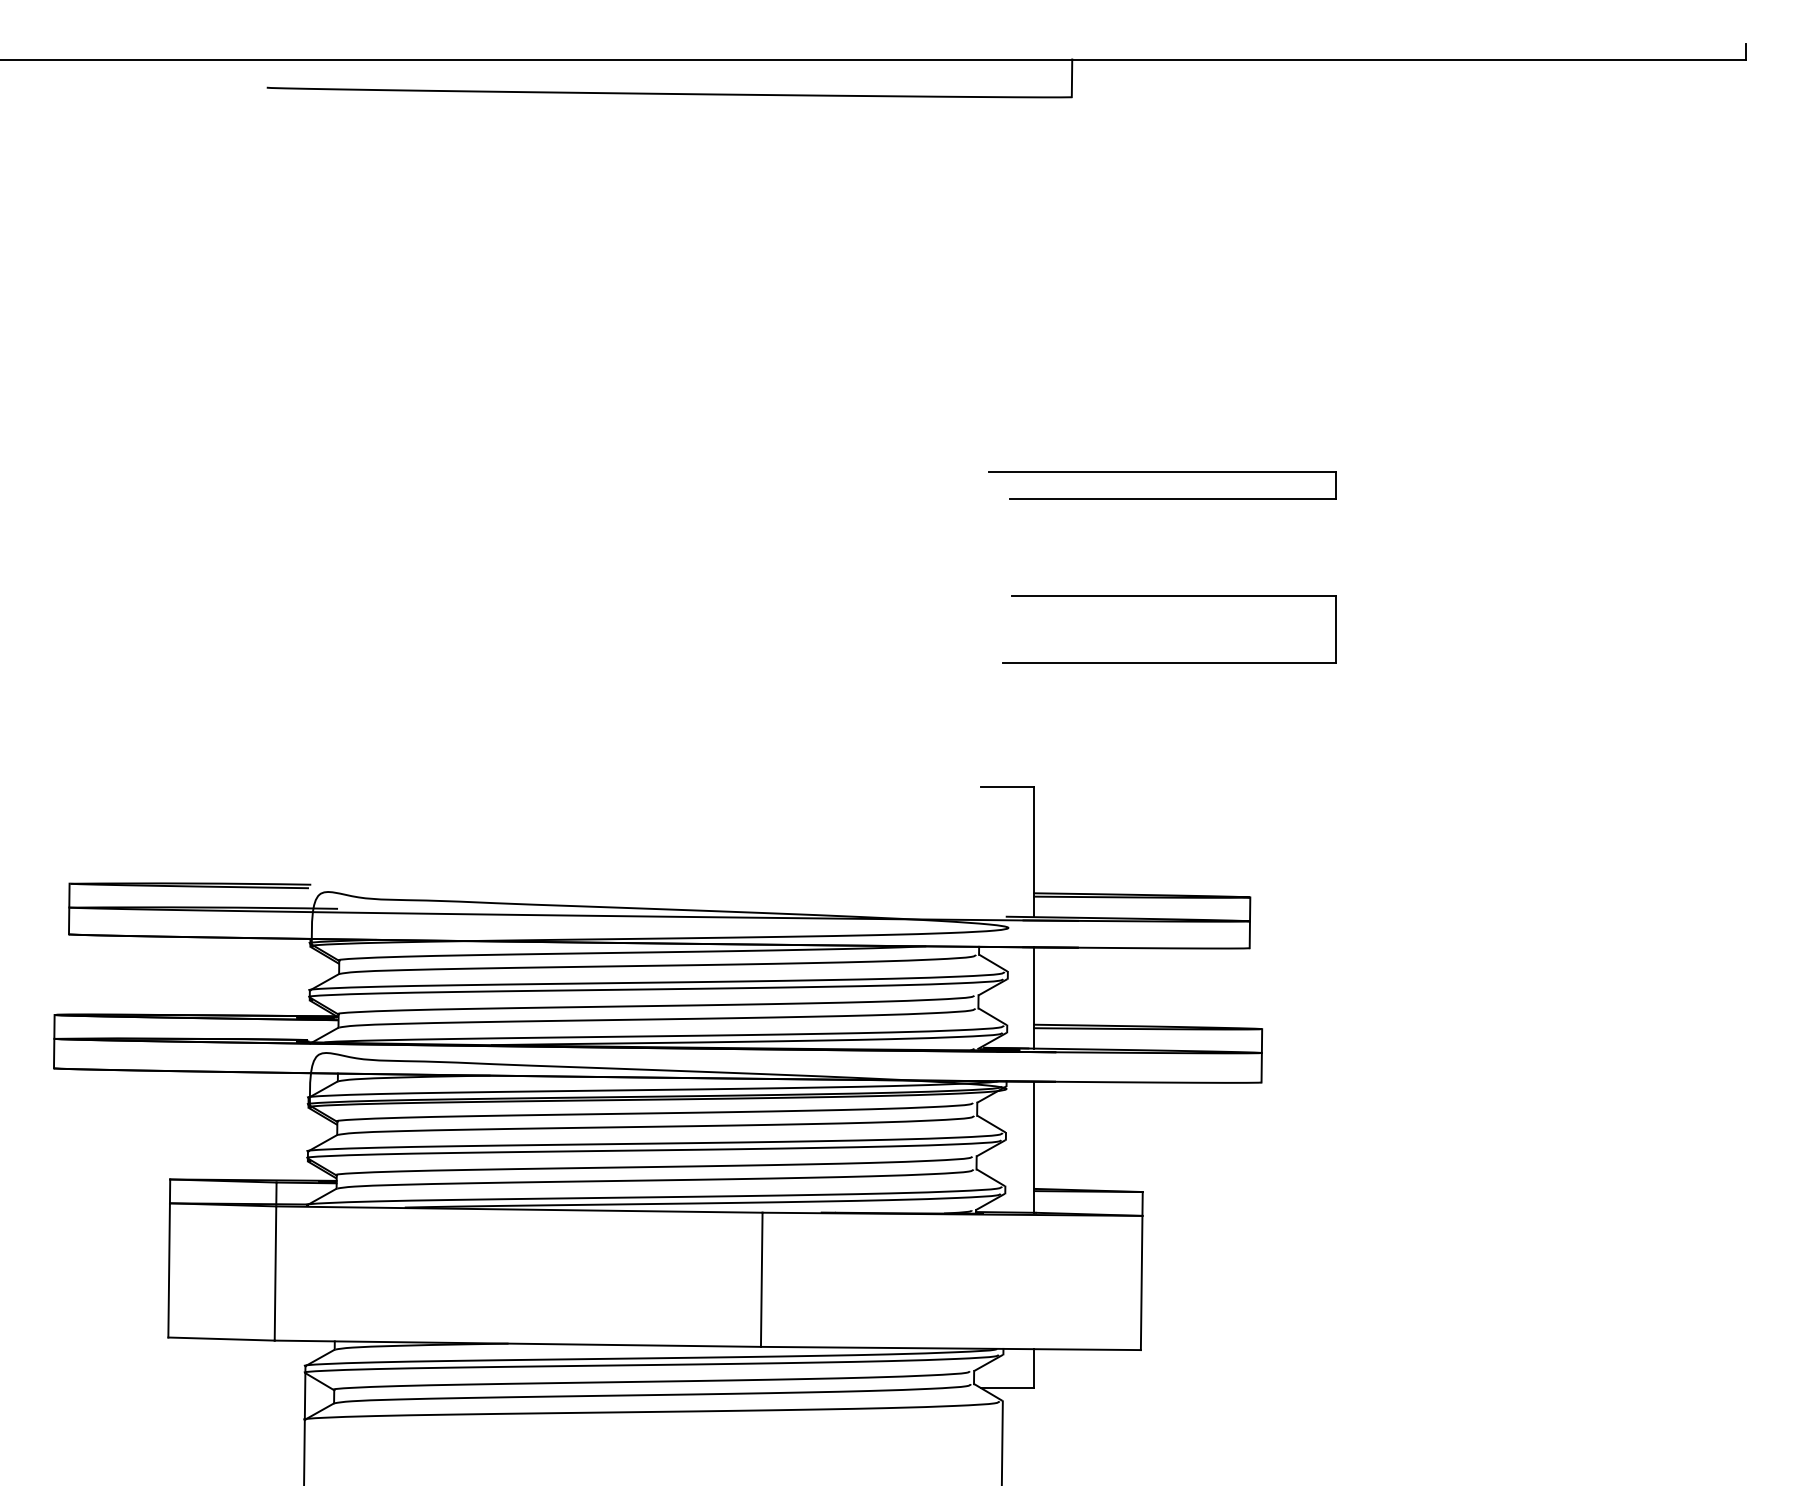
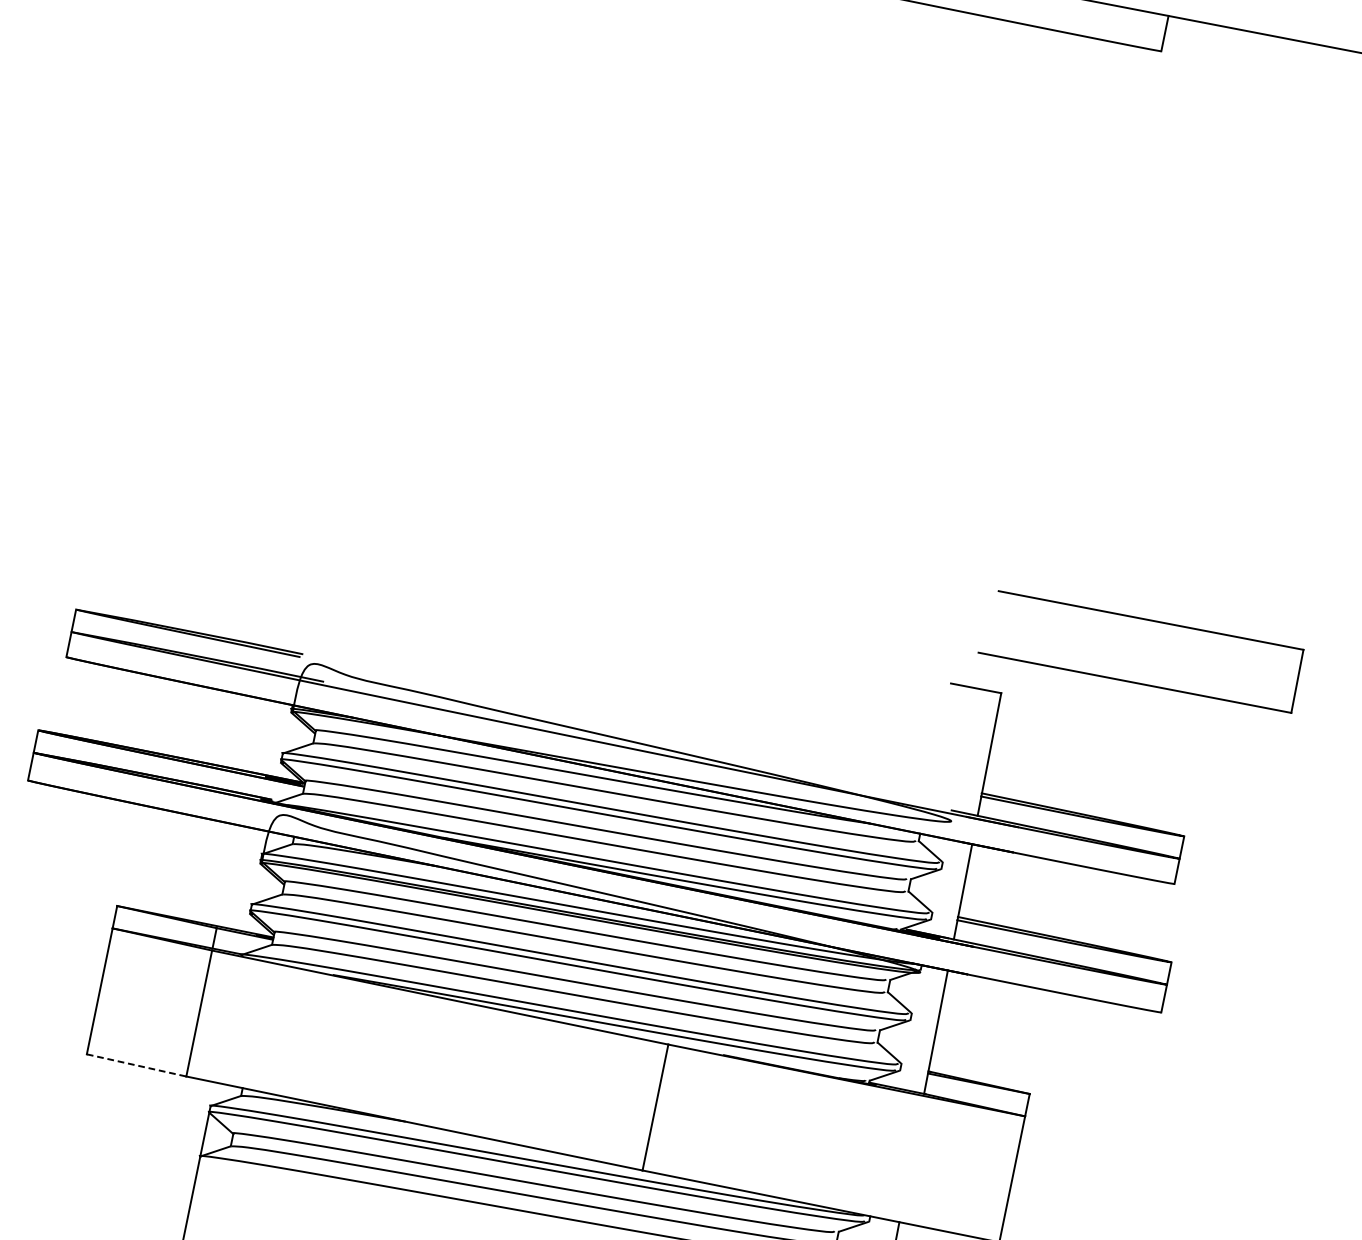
part: (1162, 472) -> (1178, 420), removed
part: (1169, 596) -> (1147, 620), moved
line: (222, 1339) -> (137, 1066), solid -> dashed

